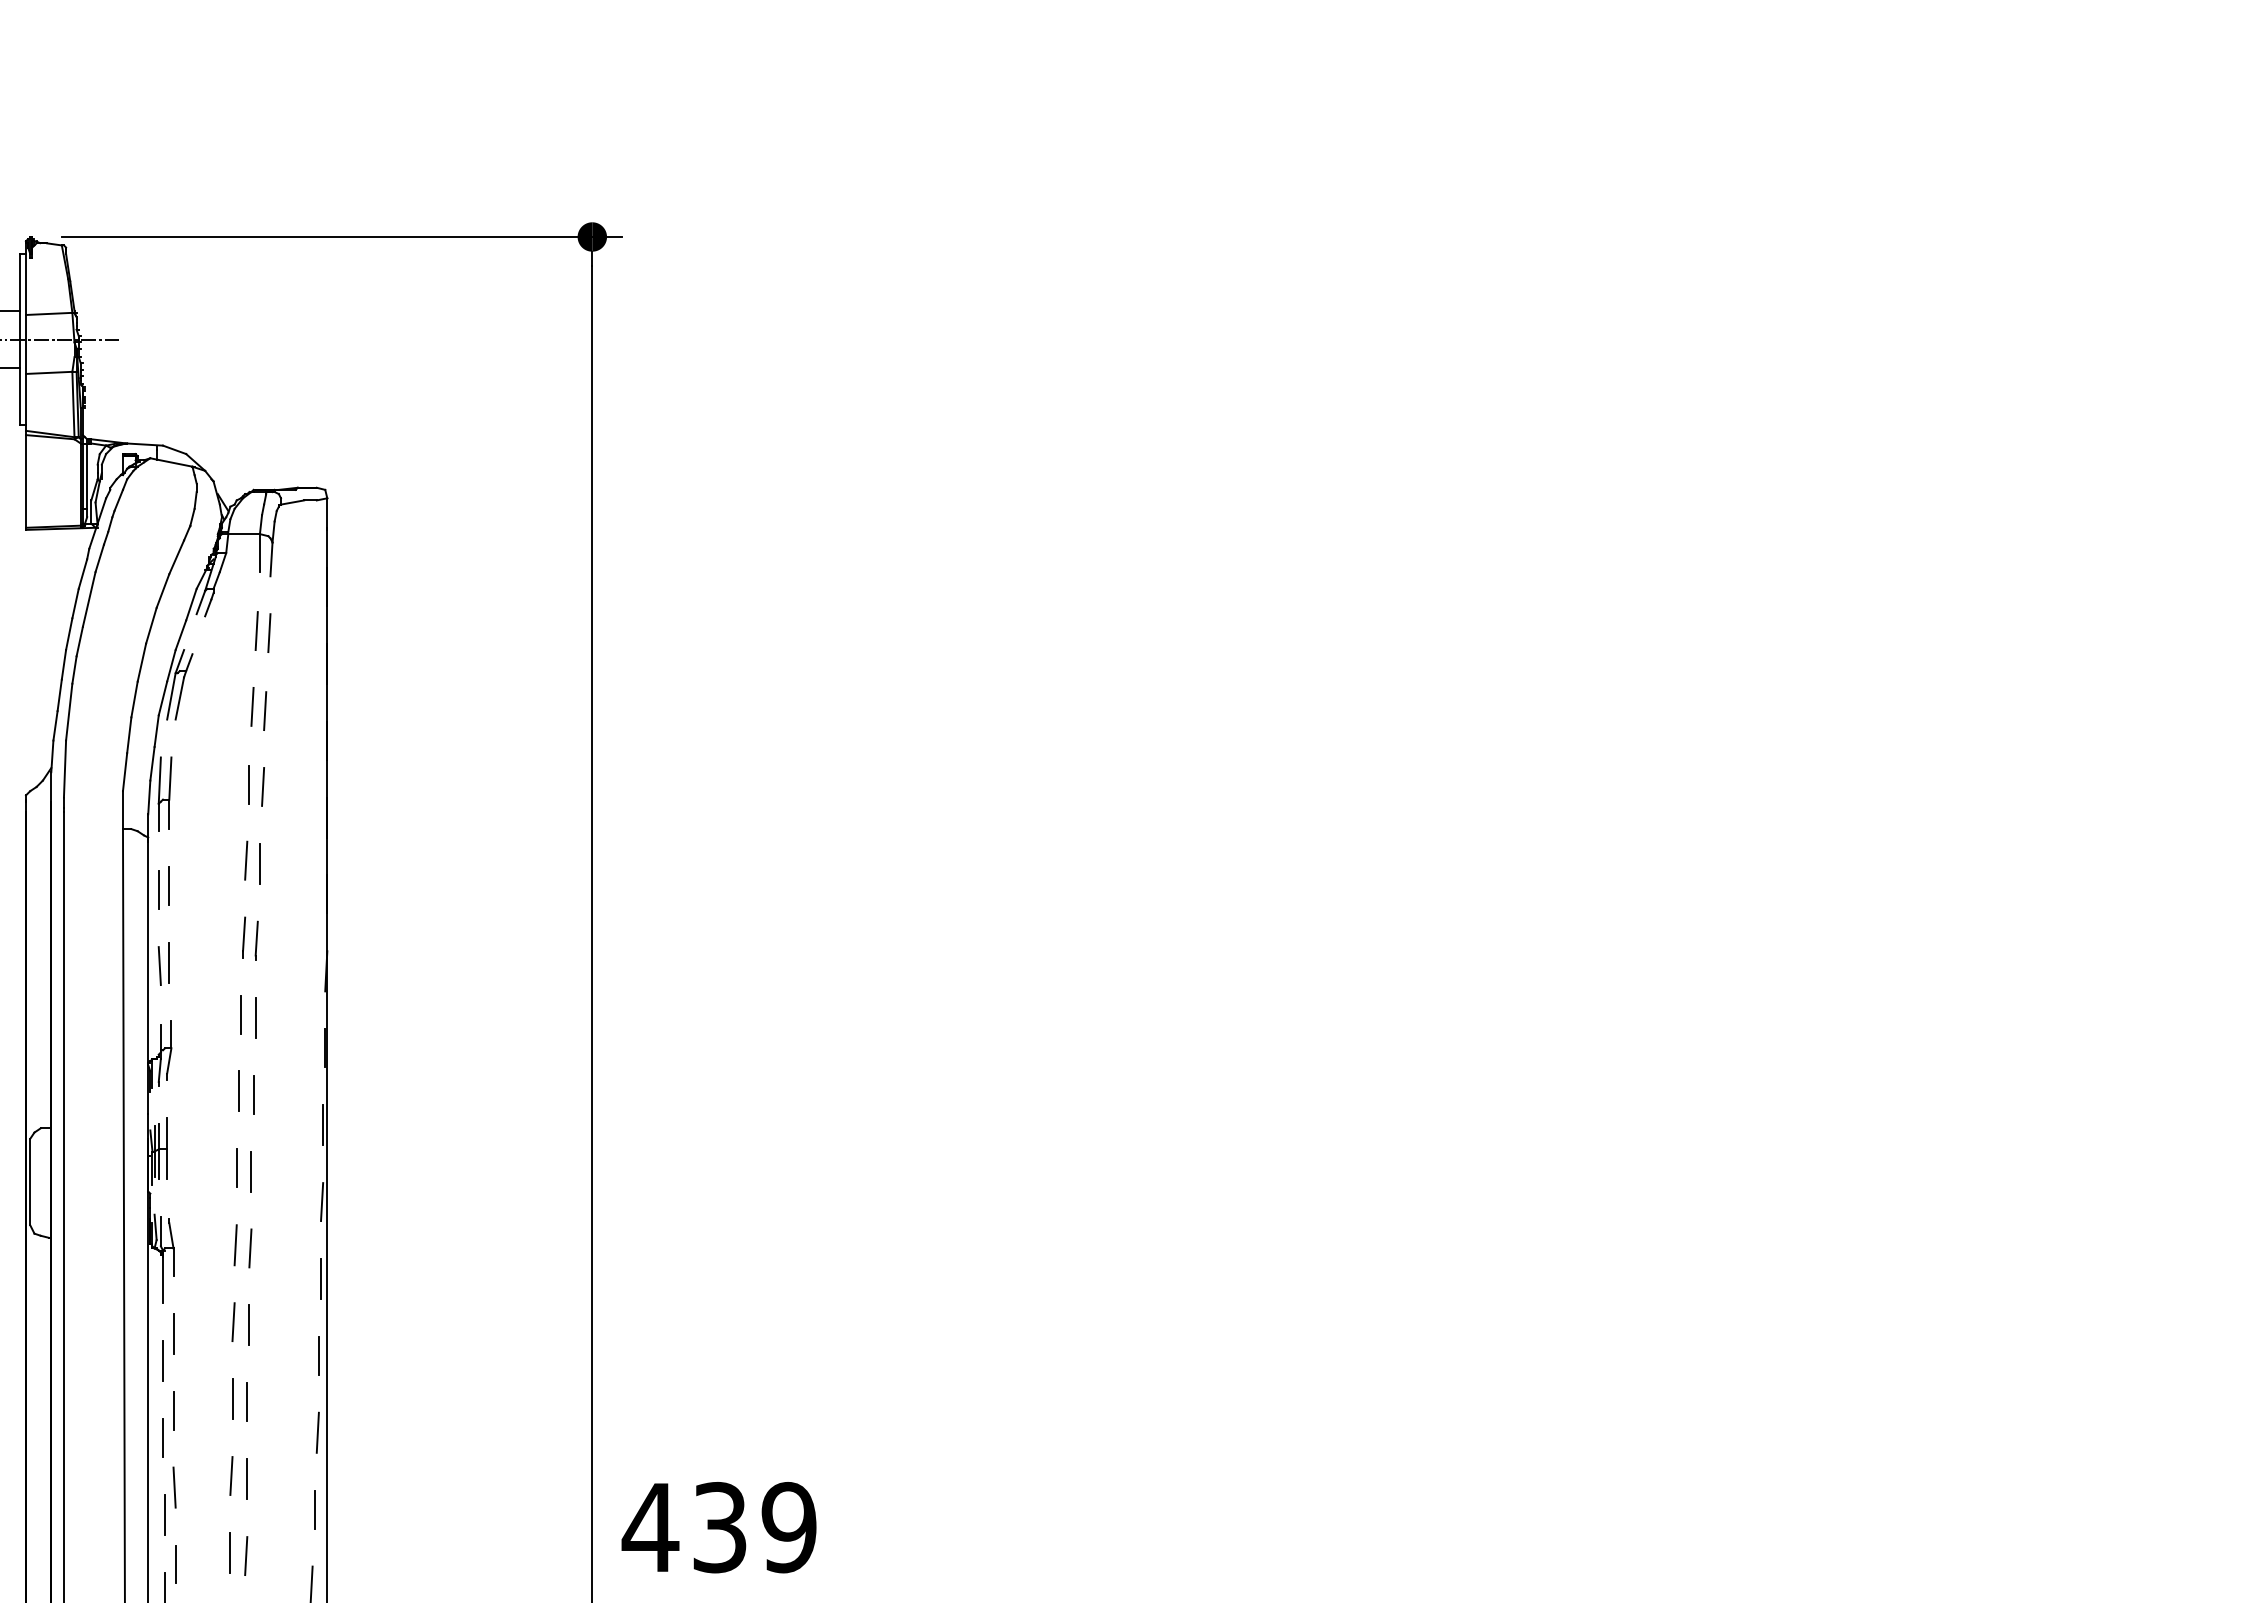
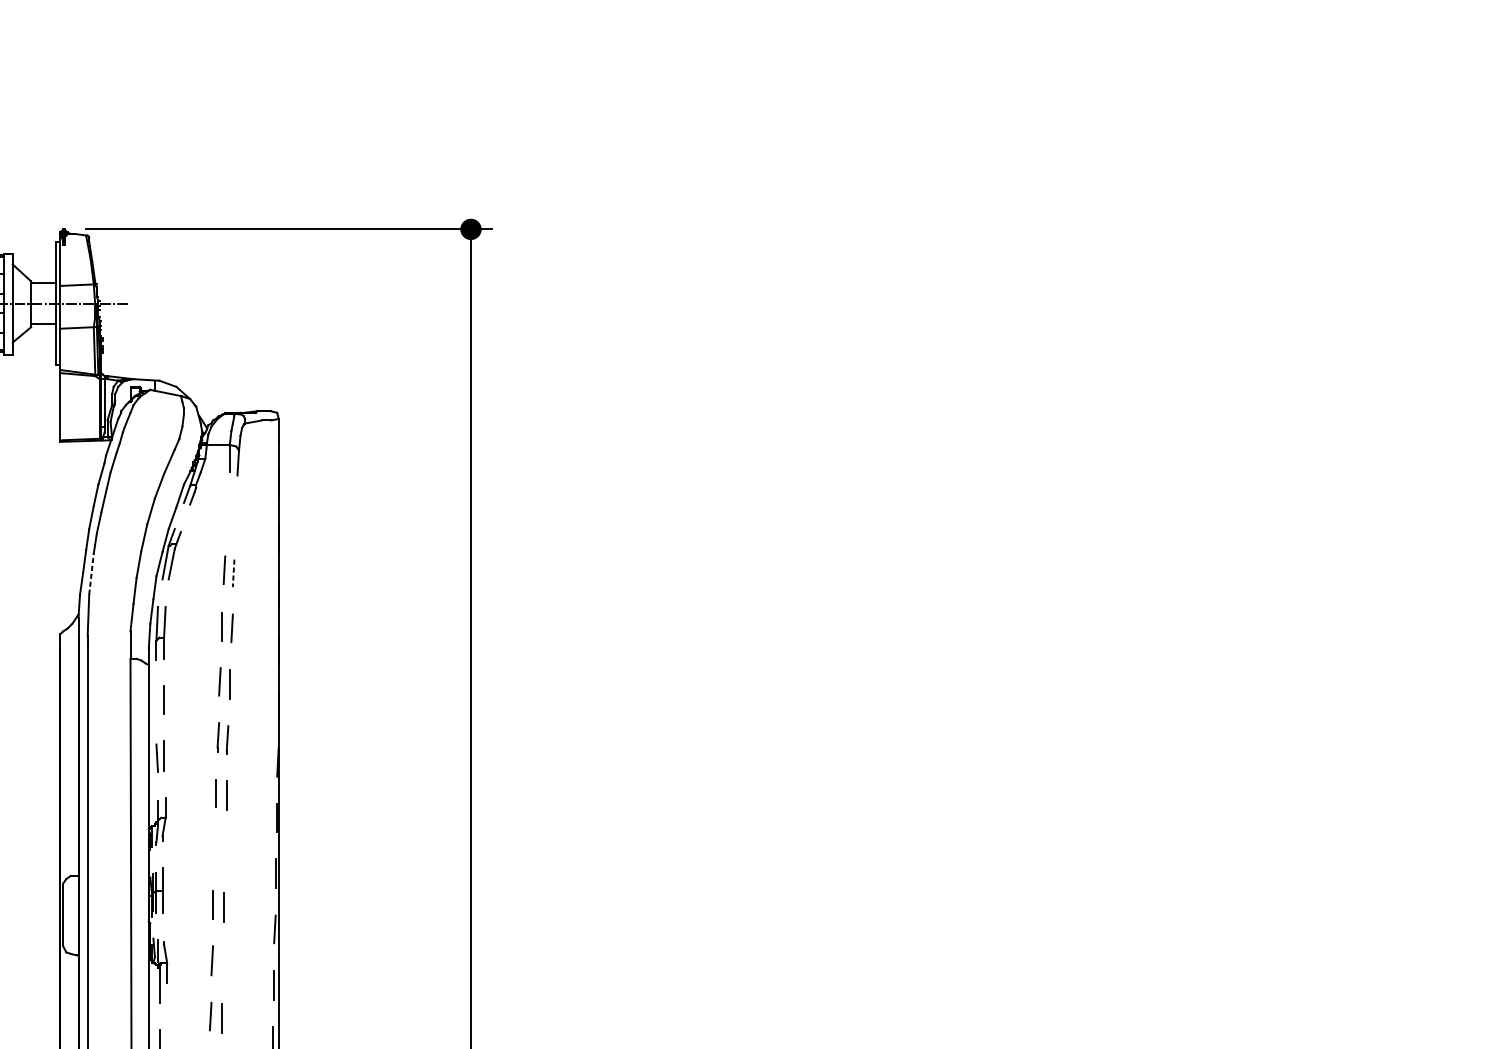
line: (256, 631) -> (227, 515), removed
line: (269, 633) -> (236, 517), removed
line: (265, 711) -> (233, 573), solid -> dashed
line: (69, 712) -> (91, 574), solid -> dashed
line: (158, 889) -> (156, 702), removed
line: (238, 1091) -> (214, 849), removed
line: (253, 1094) -> (225, 851), removed
line: (250, 1248) -> (223, 963), removed
line: (173, 1333) -> (167, 1024), removed

